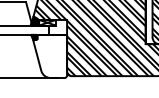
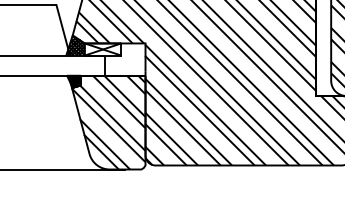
hatch: (49, 55) -> (107, 120), added

